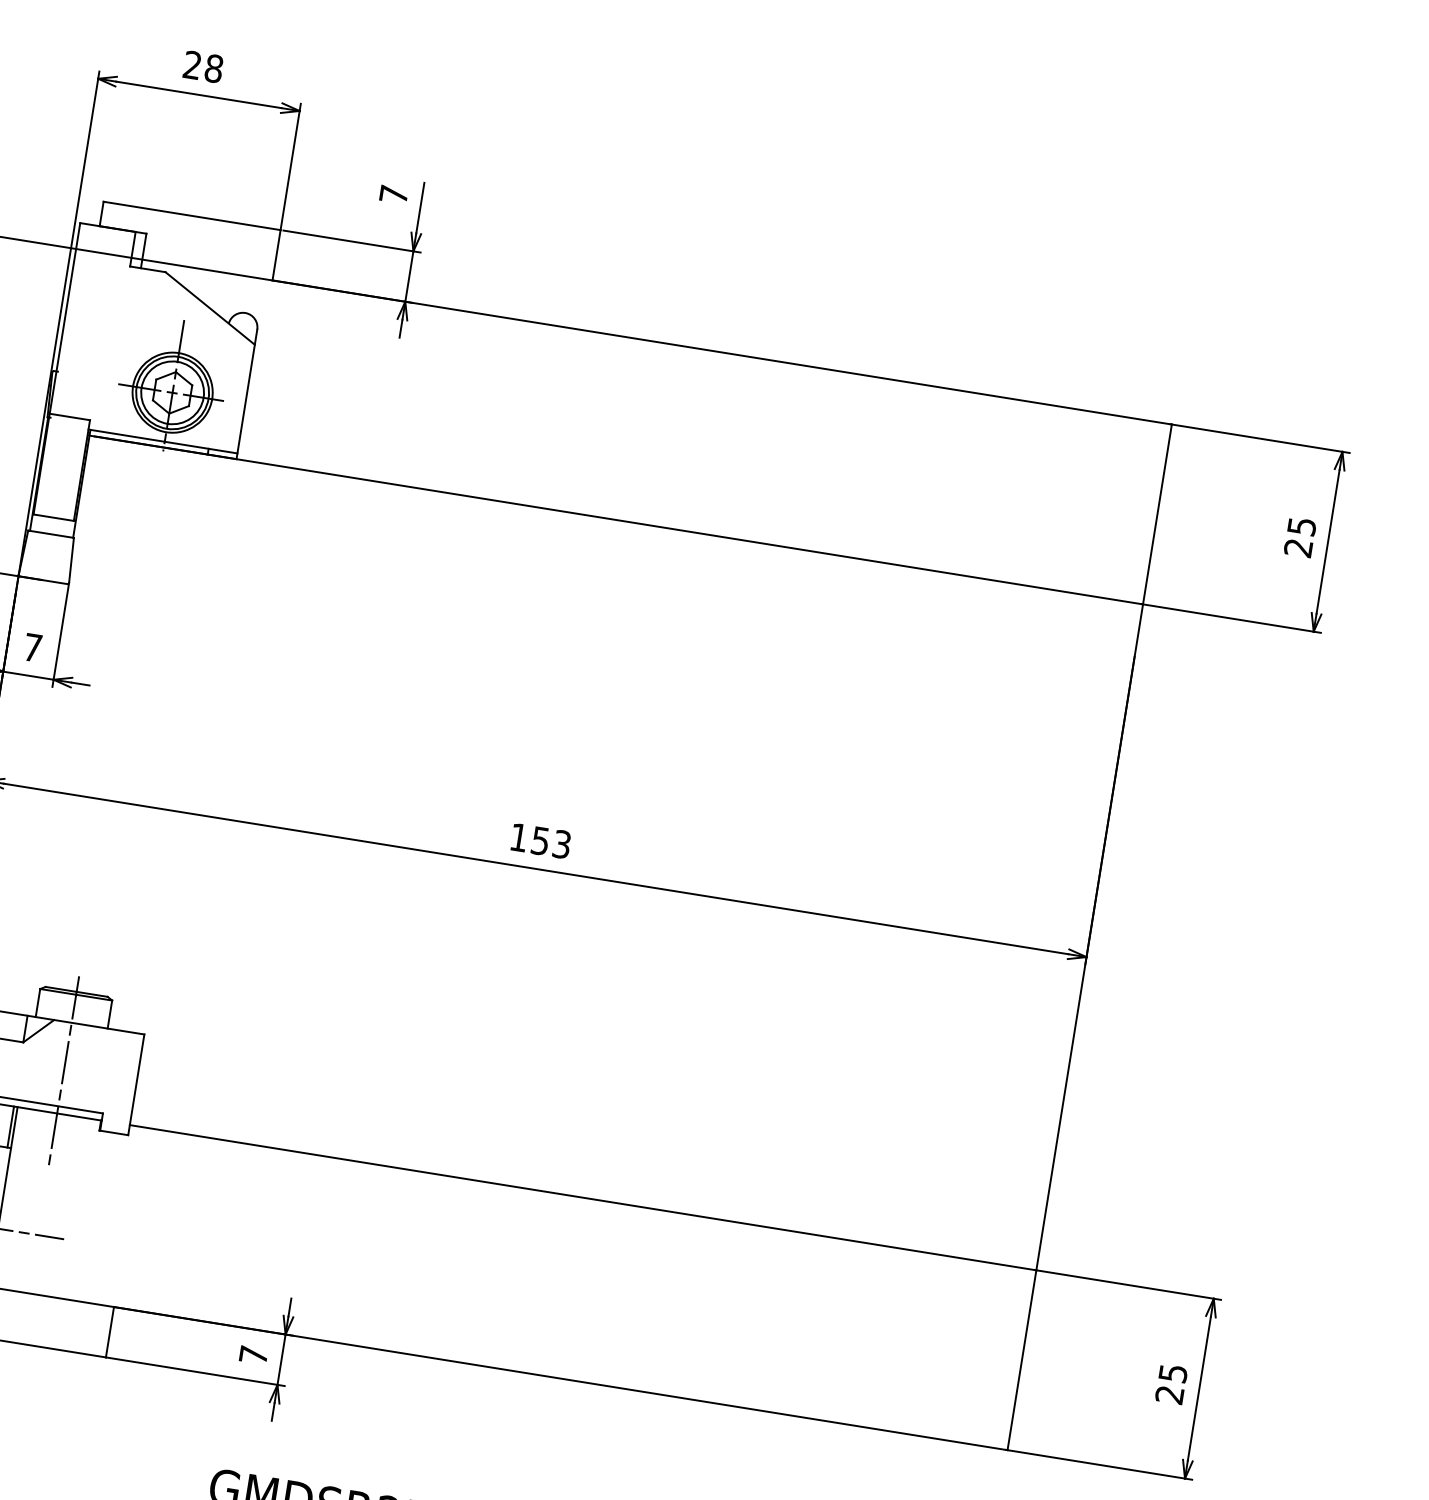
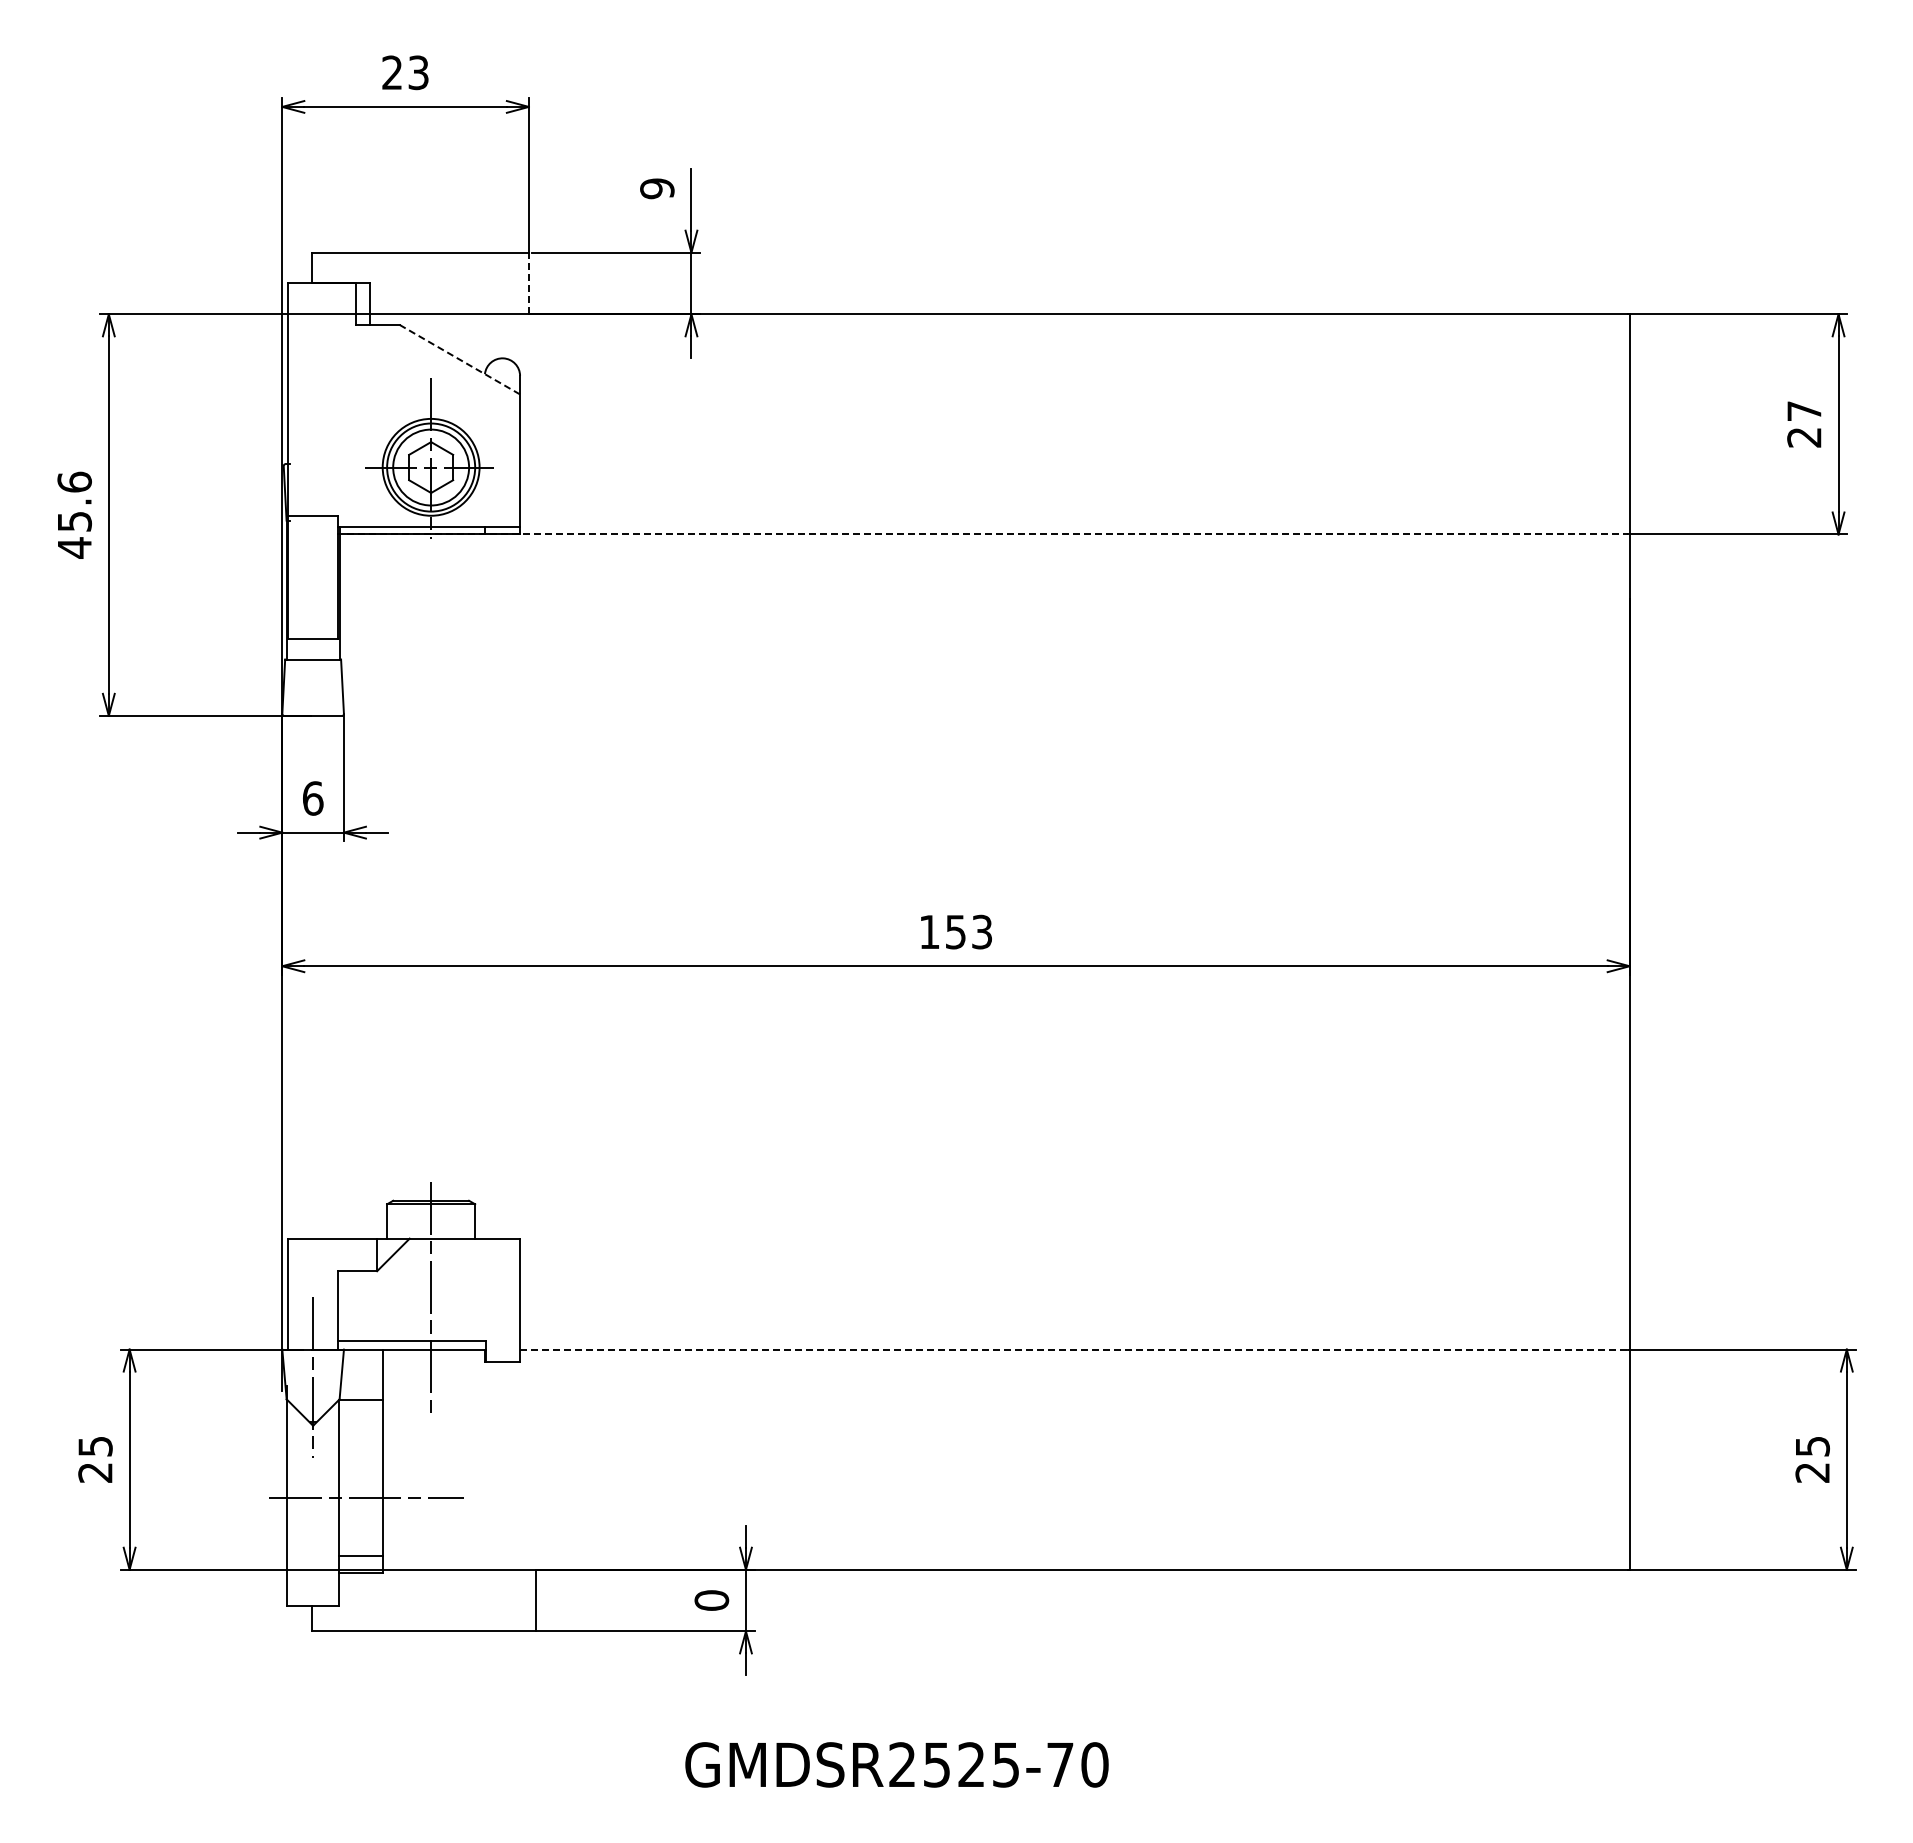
text: (213, 68) -> (418, 72), 28 -> 23
text: (394, 194) -> (657, 188), 7 -> 9
line: (276, 255) -> (528, 283), solid -> dashed
line: (209, 308) -> (459, 359), solid -> dashed
line: (618, 520) -> (987, 534), solid -> dashed
text: (1301, 526) -> (1804, 411), 25 -> 27
text: (33, 647) -> (313, 798), 7 -> 6
line: (10, 1126) -> (378, 1374), removed
line: (582, 1197) -> (1074, 1349), solid -> dashed
text: (253, 1355) -> (711, 1600), 7 -> 0

